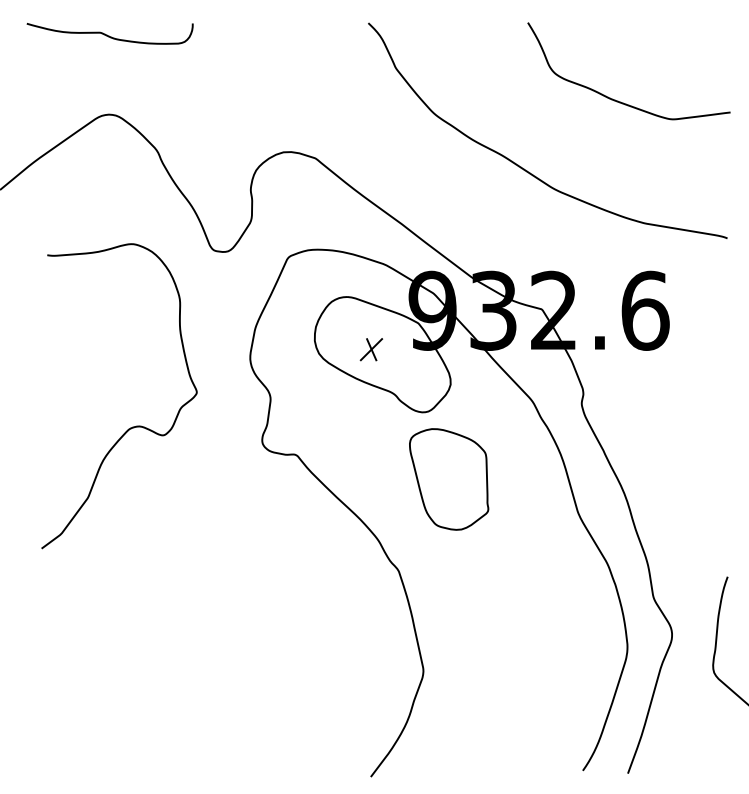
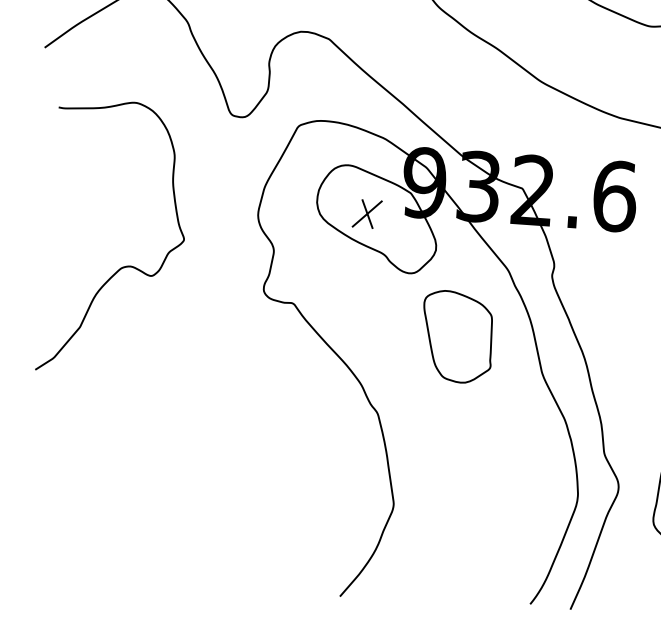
part: (371, 349) -> (367, 213), size x1.43
curve: (132, 426) -> (124, 266), moved
part: (449, 479) -> (457, 337), moved

